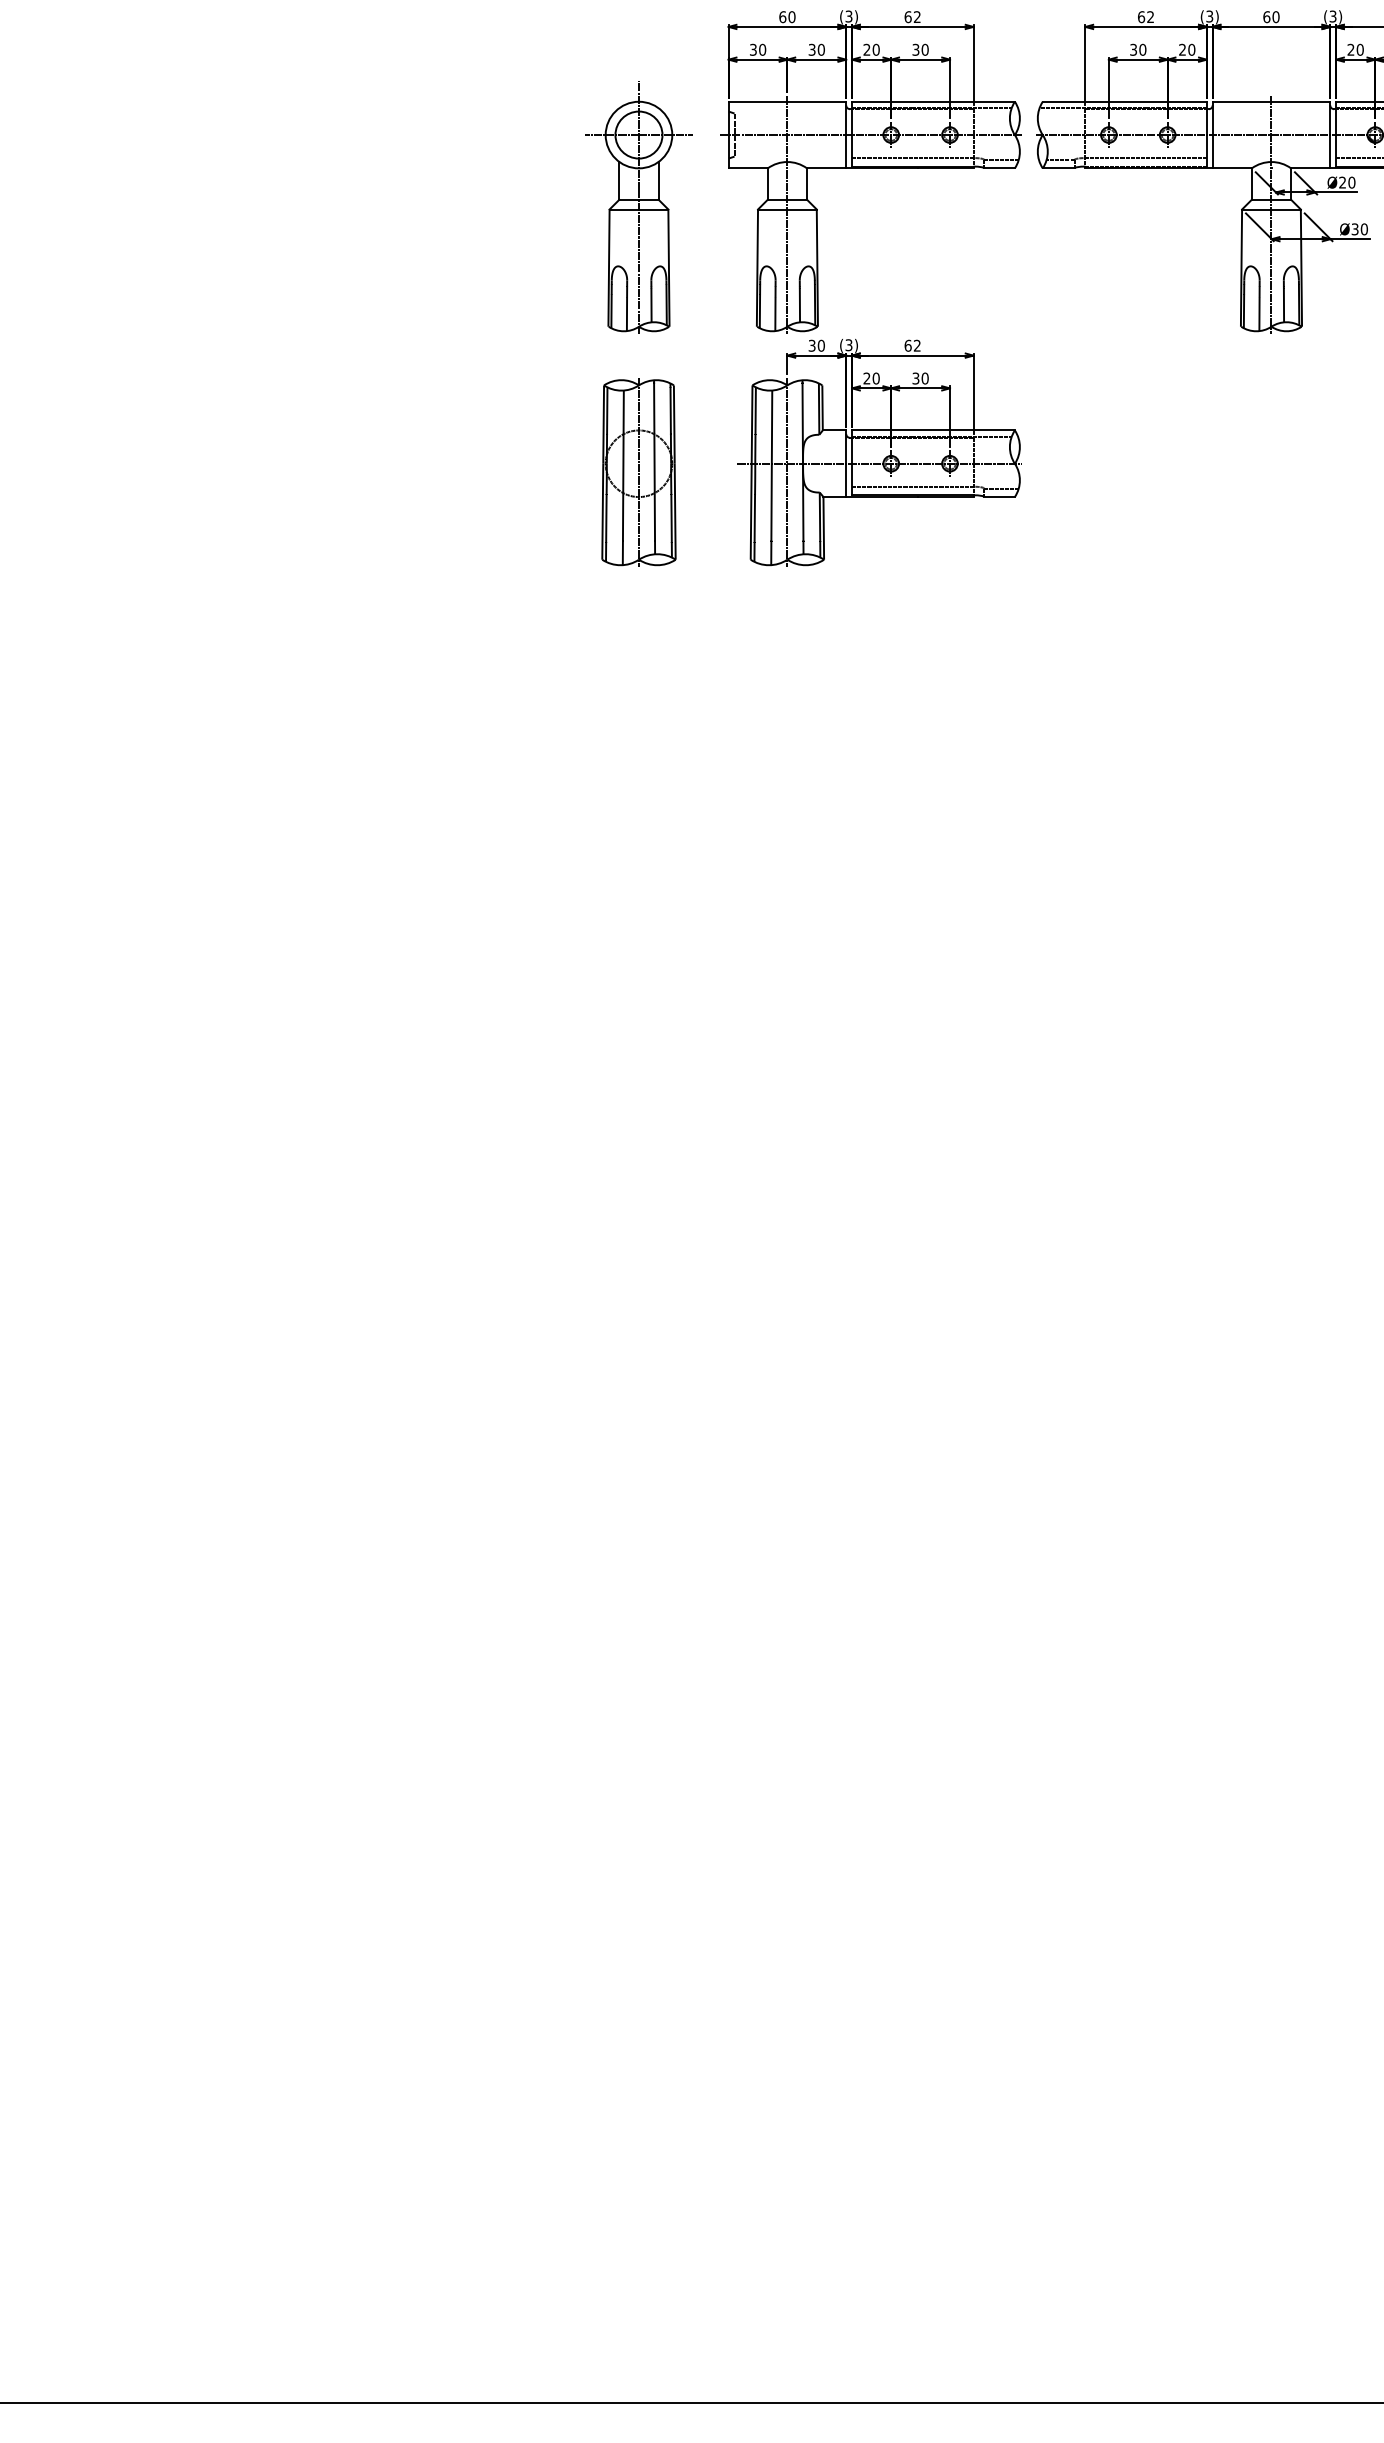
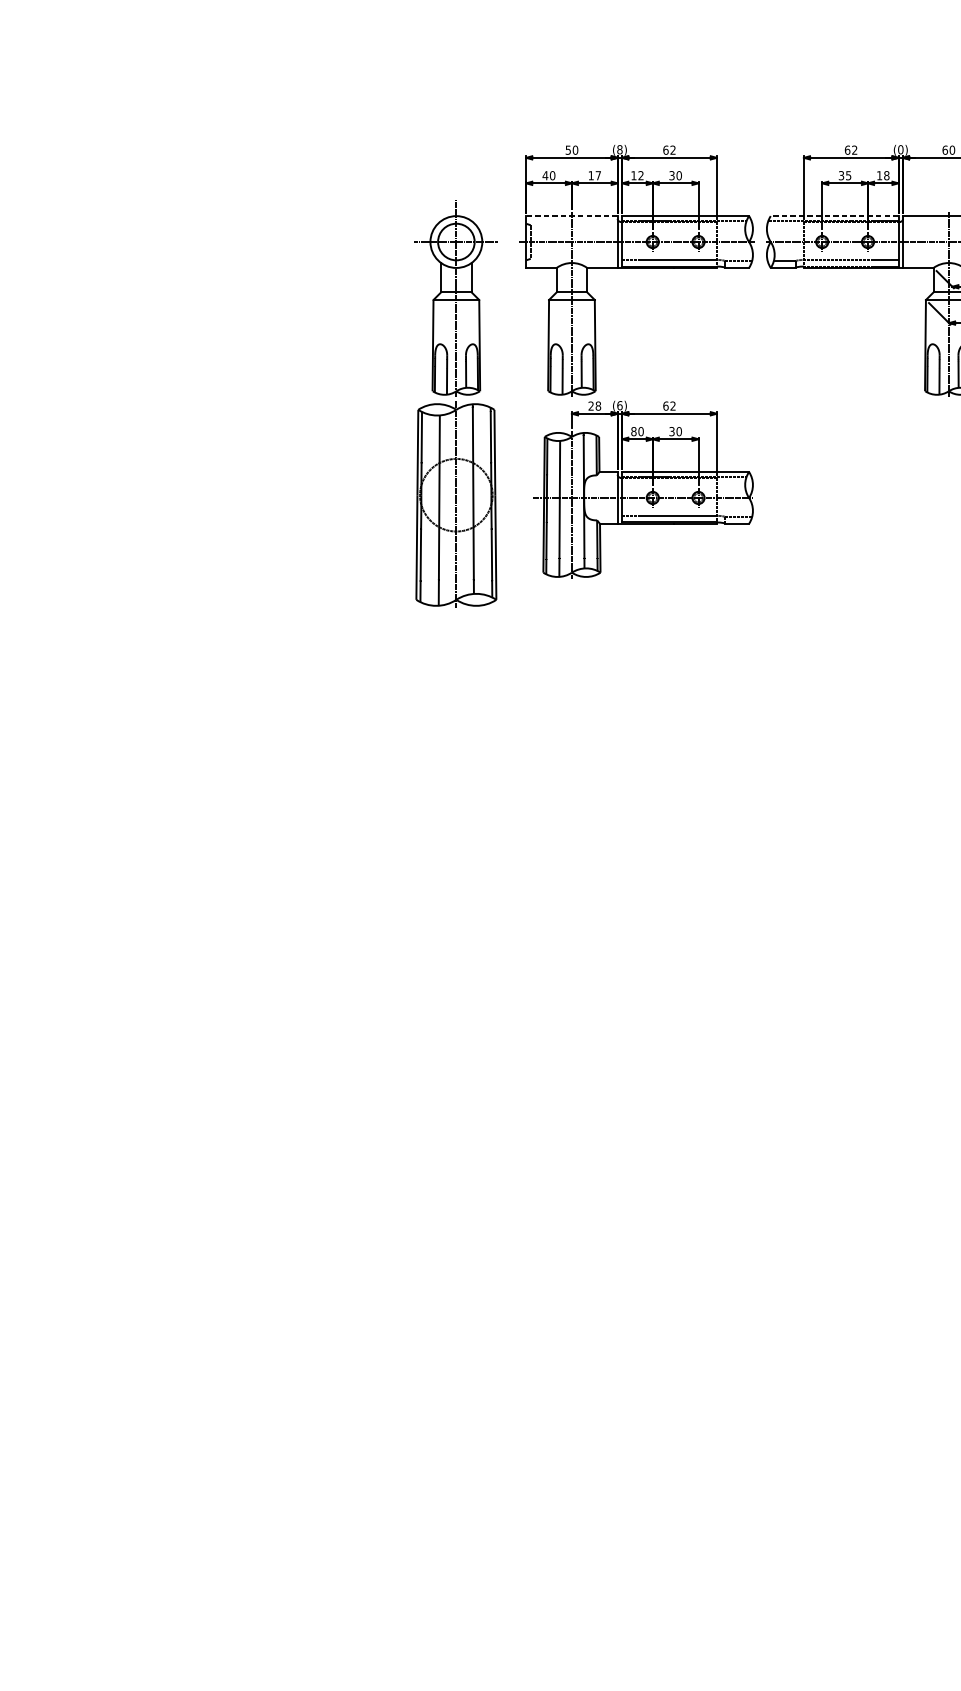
text: (848, 16) -> (619, 149), (3) -> (8)
text: (1209, 16) -> (900, 149), (3) -> (0)
text: (782, 17) -> (568, 150), 60 -> 50
text: (753, 49) -> (545, 175), 30 -> 40
text: (816, 49) -> (594, 175), 30 -> 17
text: (871, 49) -> (637, 175), 20 -> 12
text: (1142, 49) -> (848, 175), 30 -> 35
text: (1187, 49) -> (883, 175), 20 -> 18
line: (787, 101) -> (572, 215), solid -> dashed
line: (1124, 101) -> (834, 215), solid -> dashed
text: (816, 345) -> (594, 405), 30 -> 28
text: (848, 345) -> (619, 405), (3) -> (6)
text: (866, 378) -> (633, 431), 20 -> 80
part: (638, 472) -> (456, 504), size x1.4

